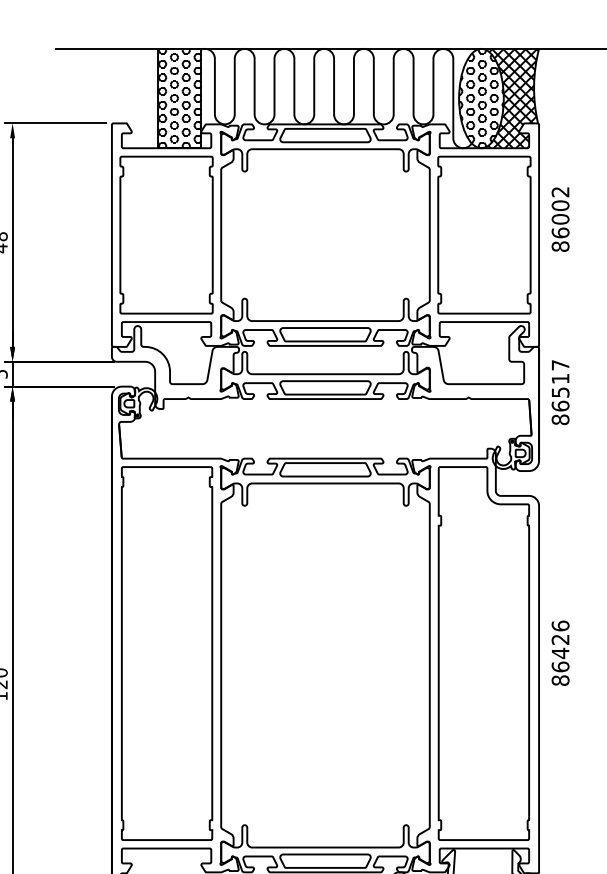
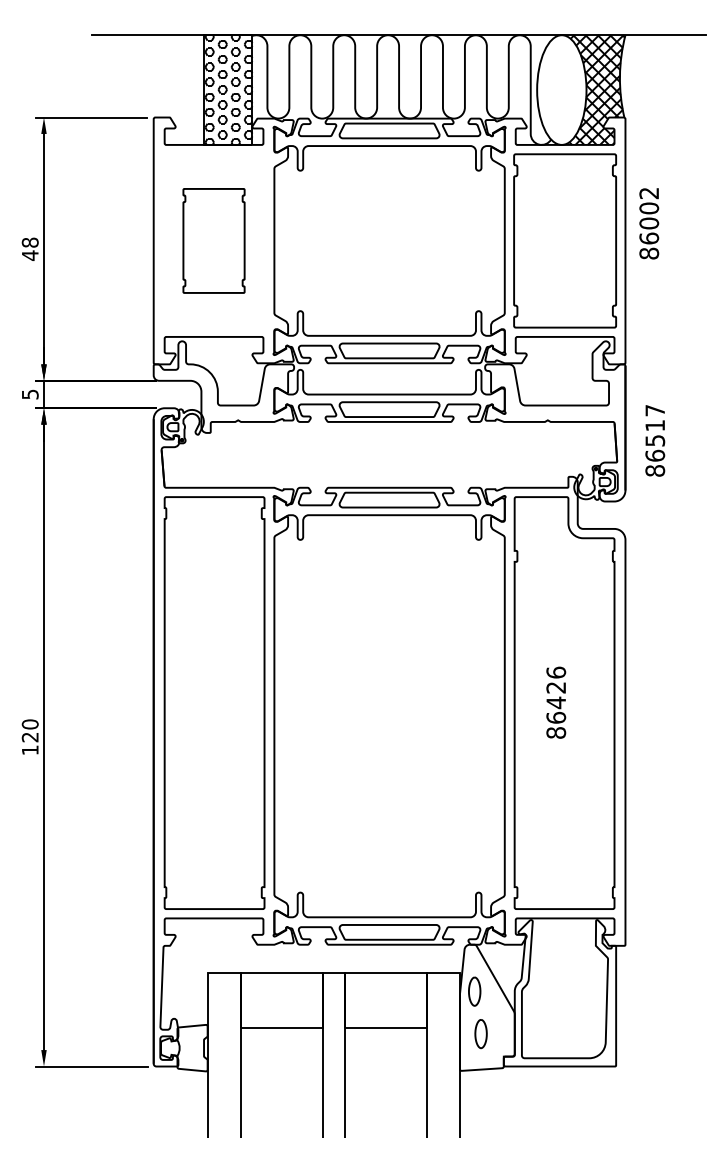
hatch: (481, 98) -> (561, 89), removed
part: (166, 234) -> (213, 240), size x0.6
text: (560, 392) -> (655, 440), moved
text: (560, 653) -> (556, 702), moved

